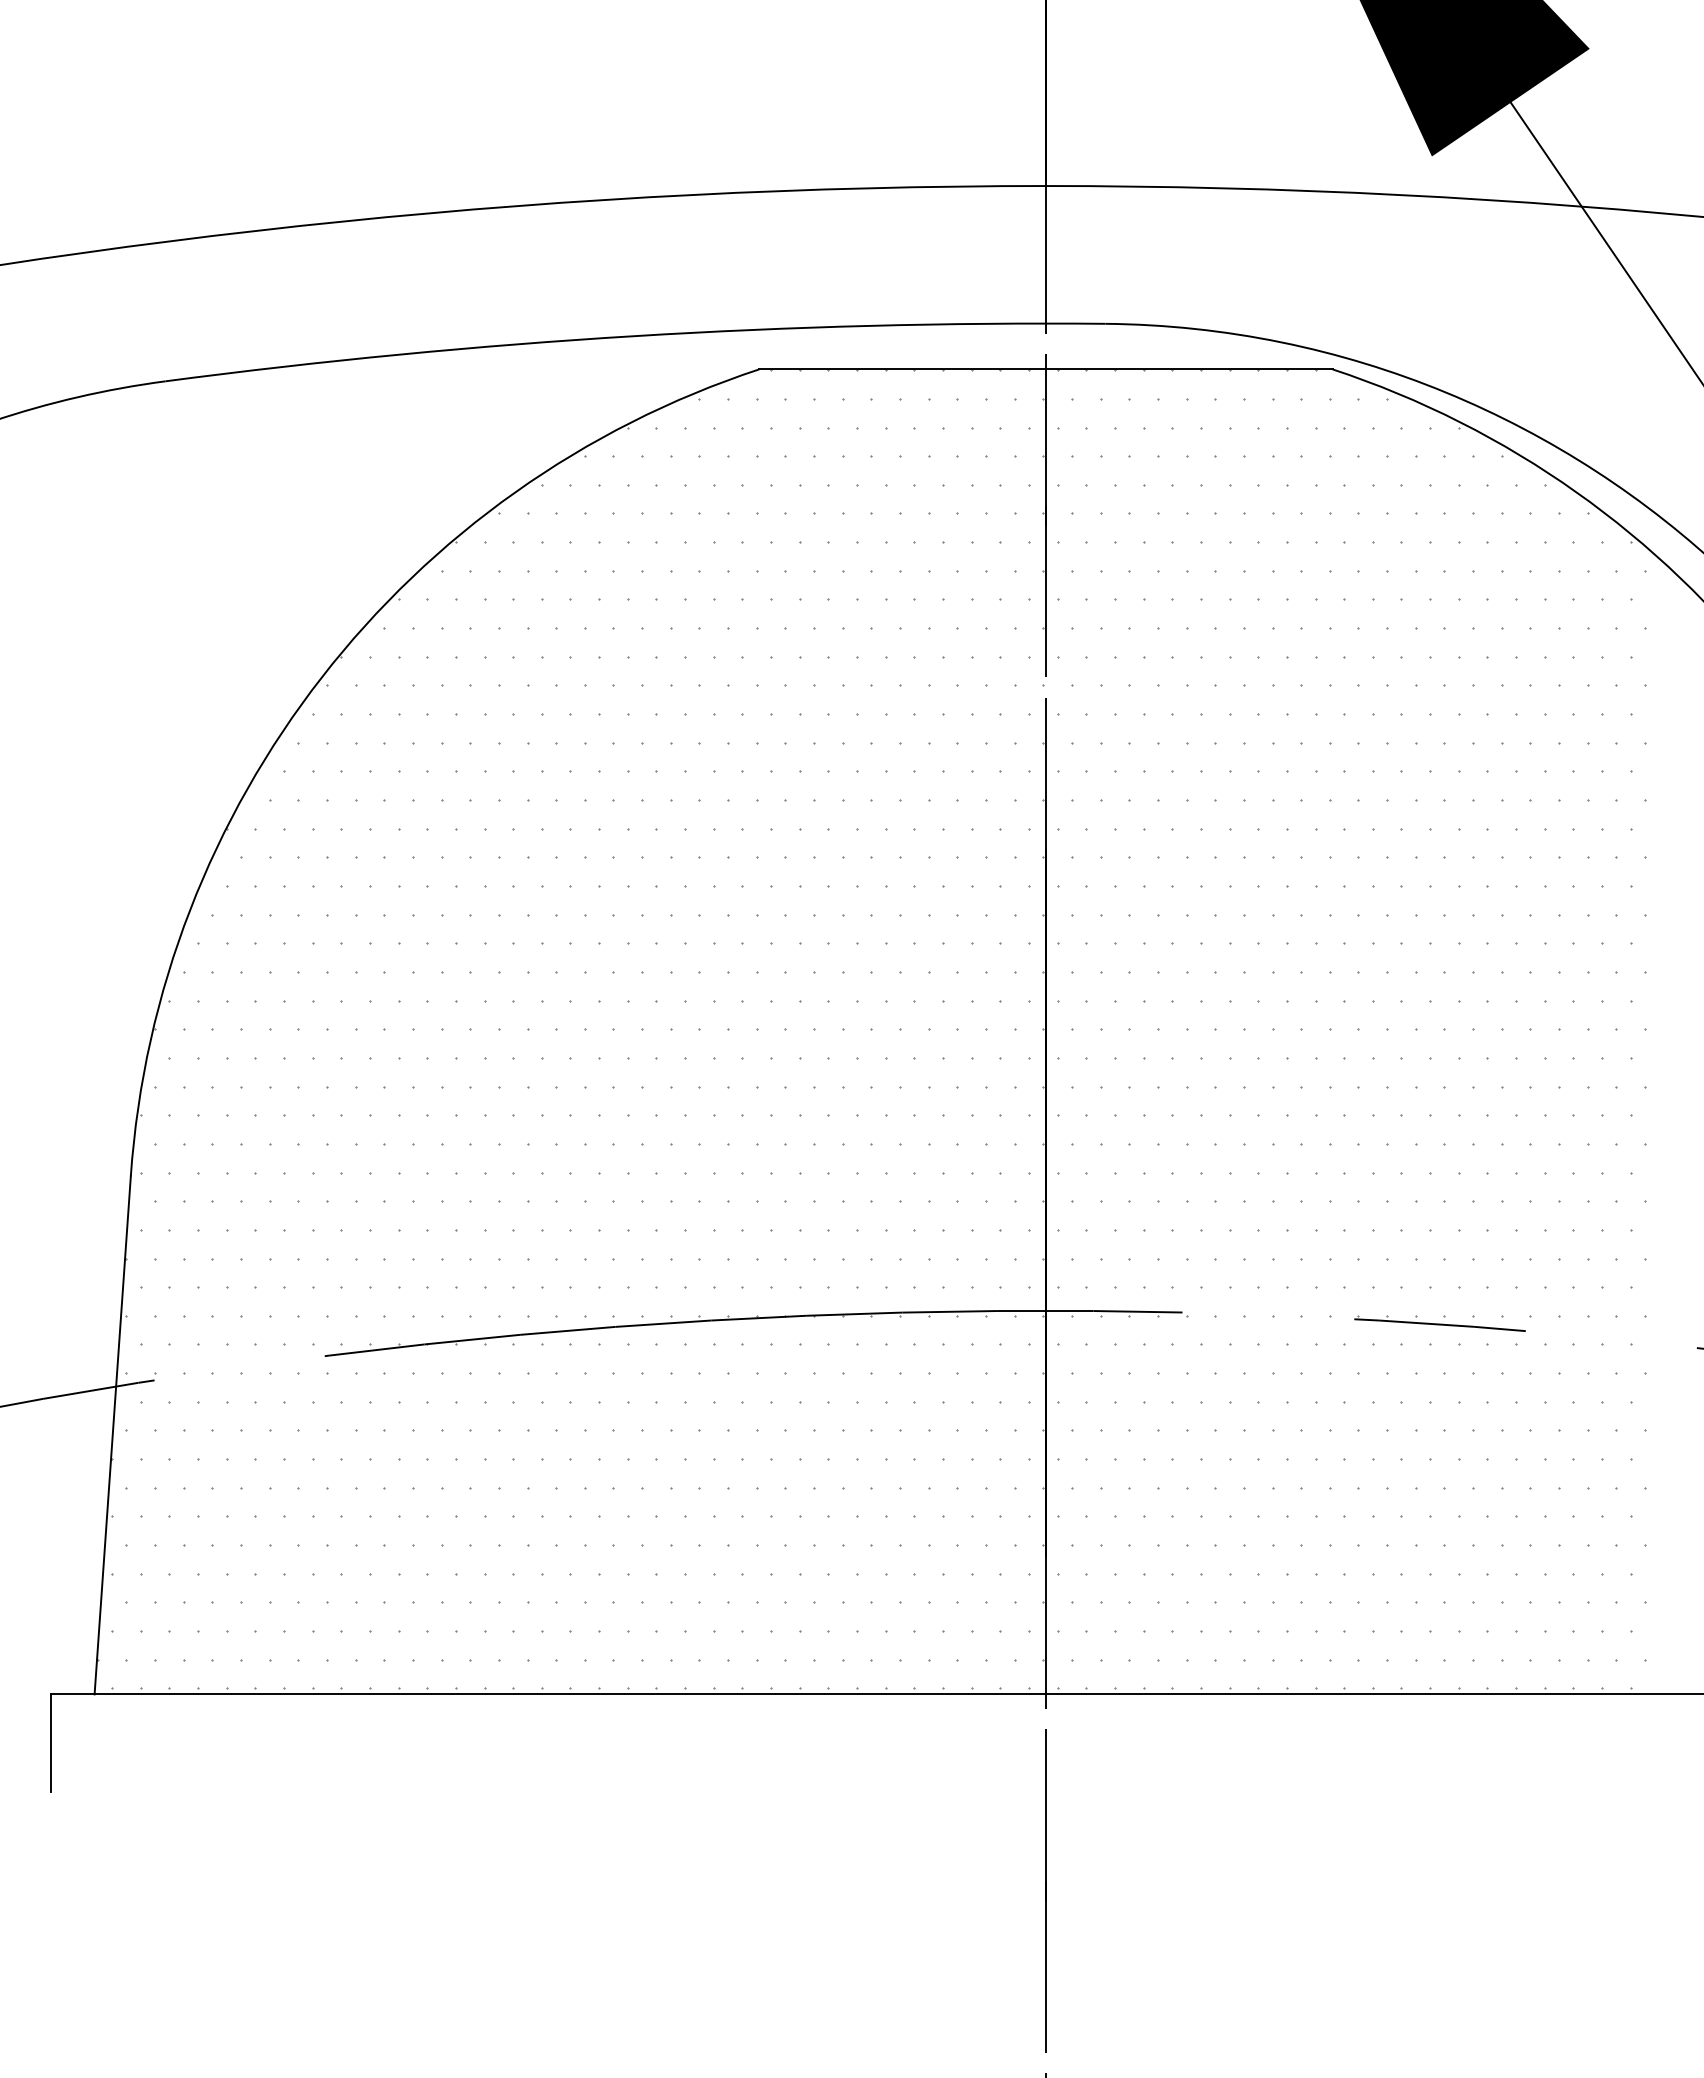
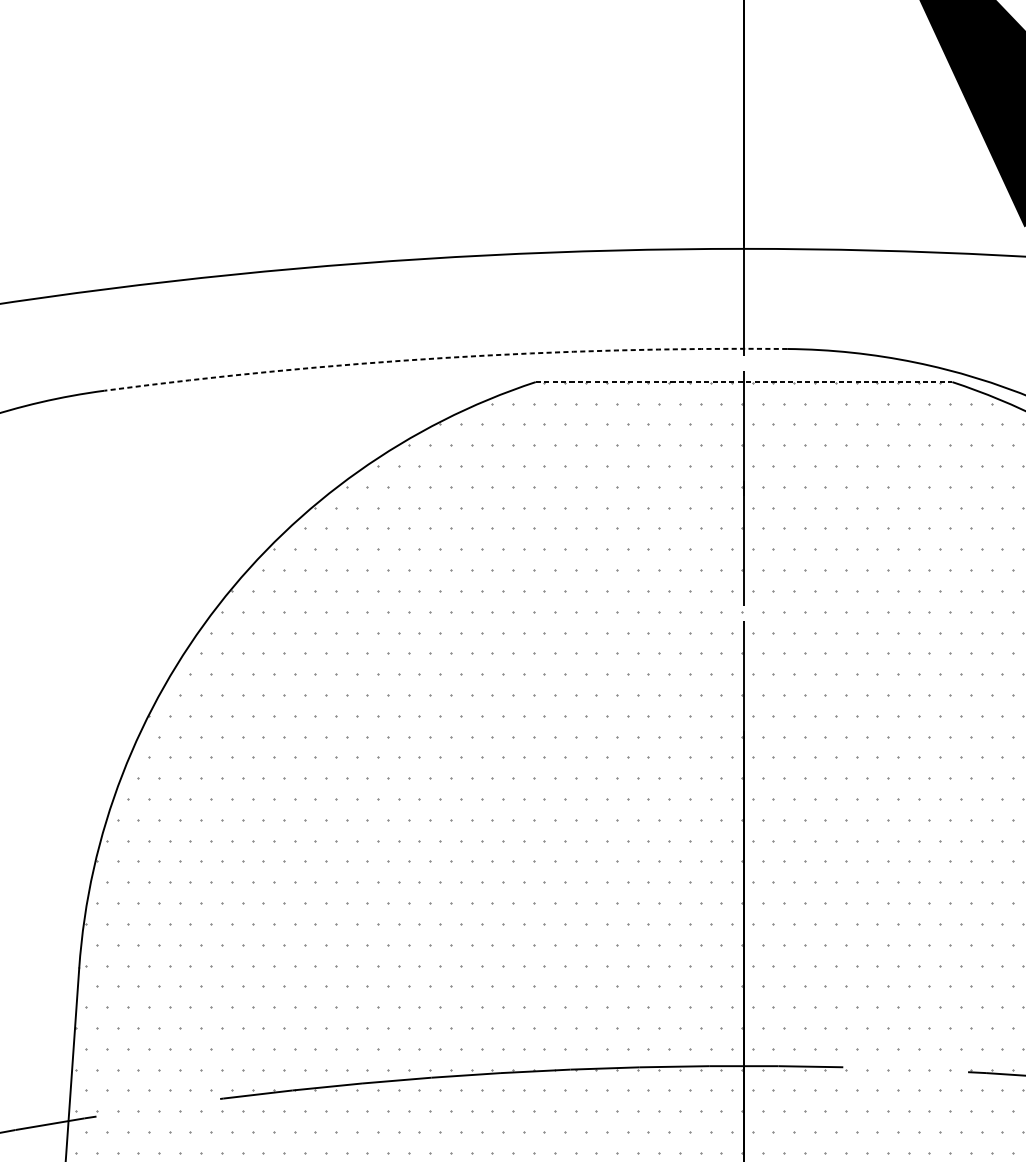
arc: (634, 336) -> (445, 358), solid -> dashed
line: (1045, 369) -> (743, 382), solid -> dashed

